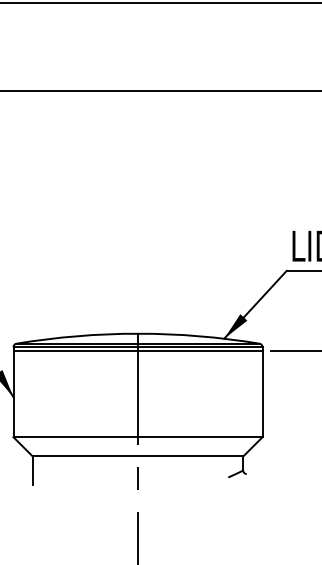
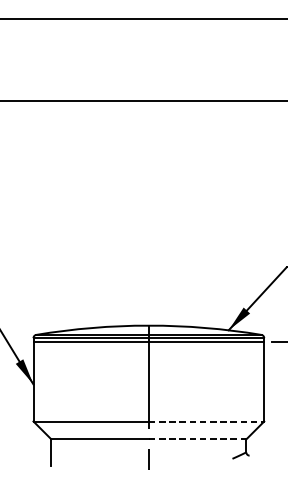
line: (200, 437) -> (206, 421), solid -> dashed
line: (190, 456) -> (197, 439), solid -> dashed

